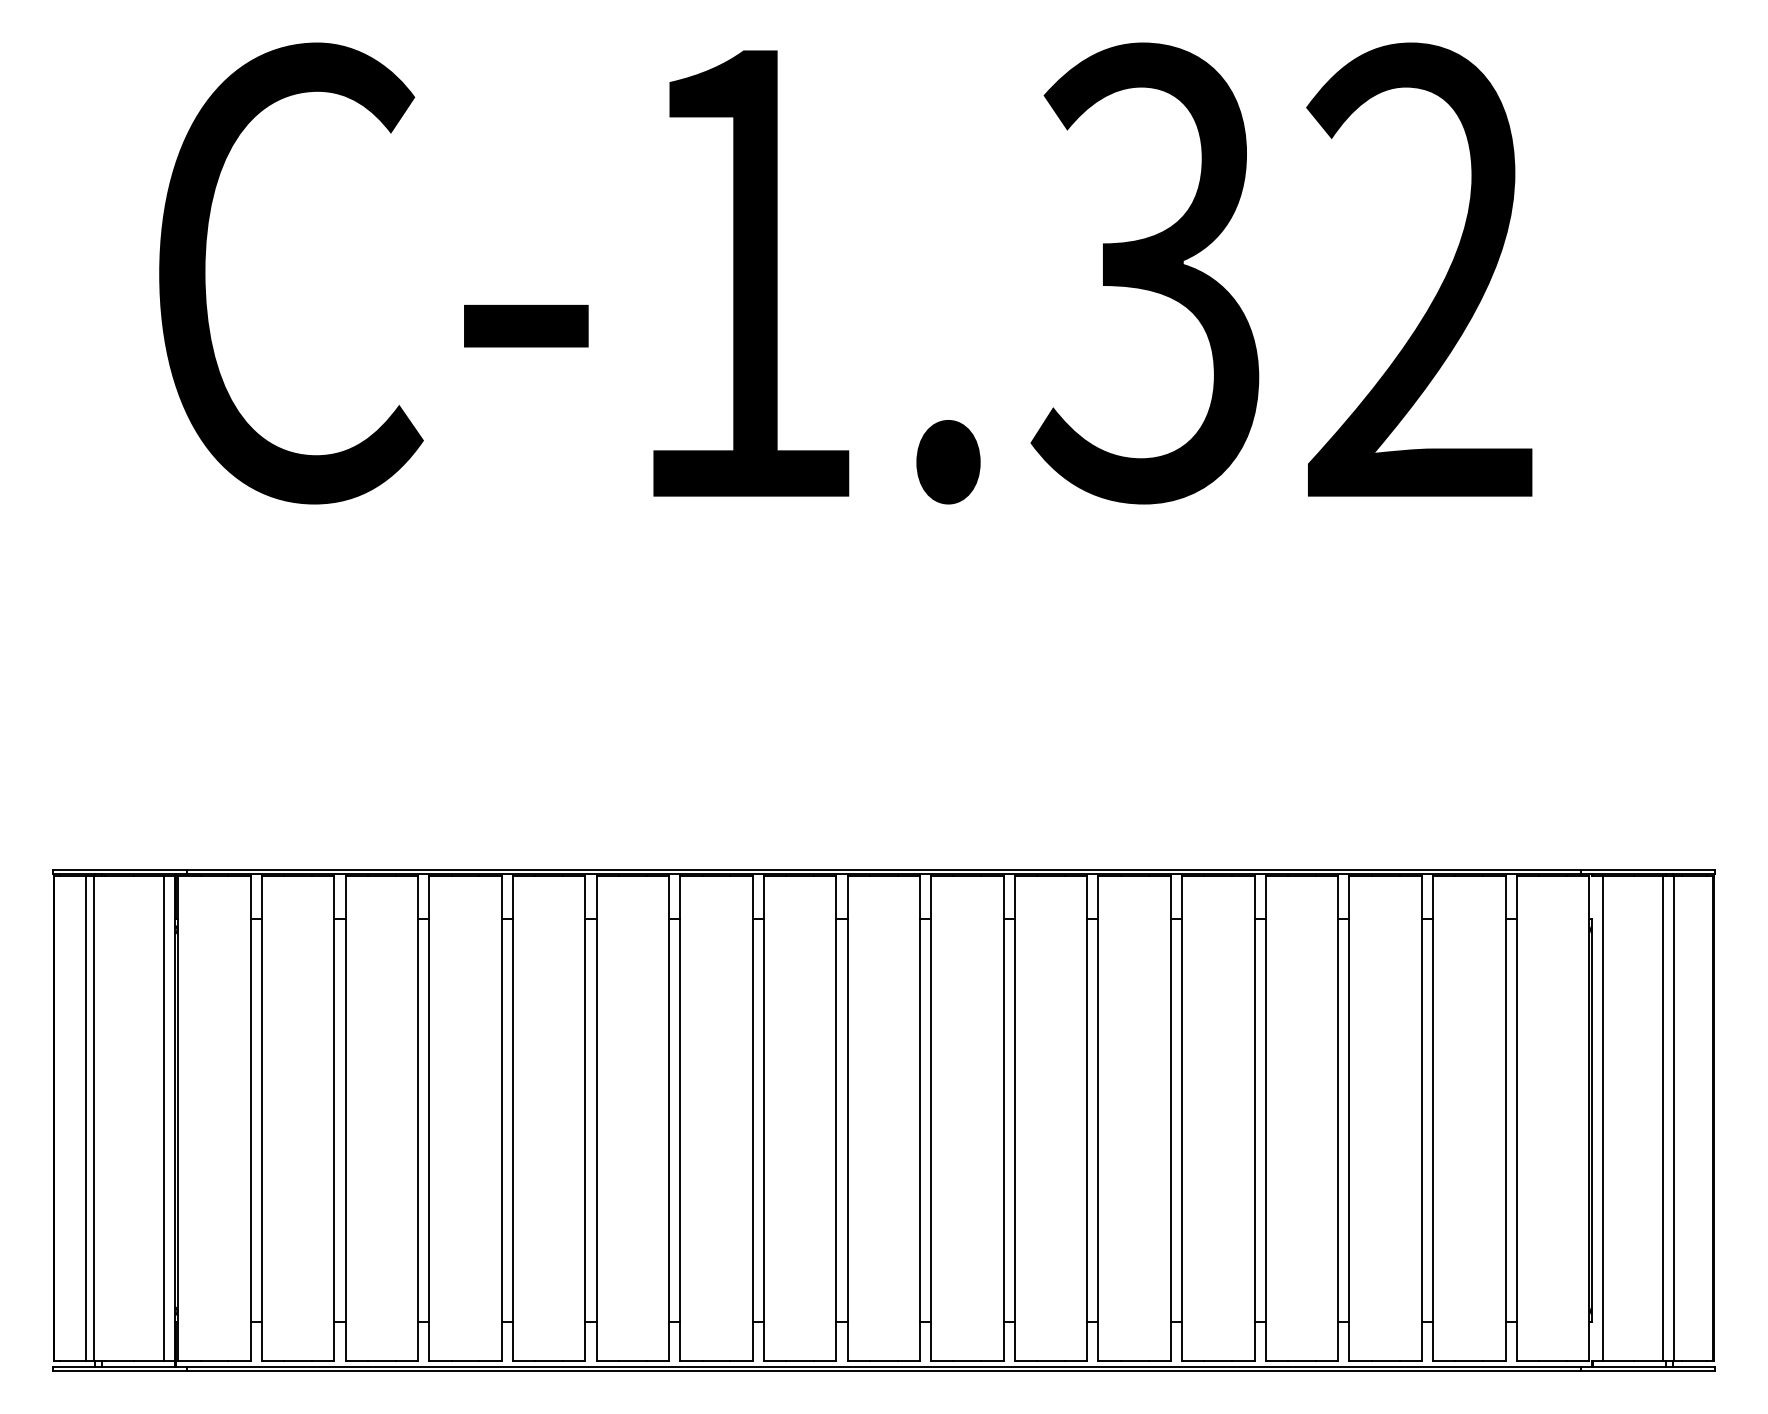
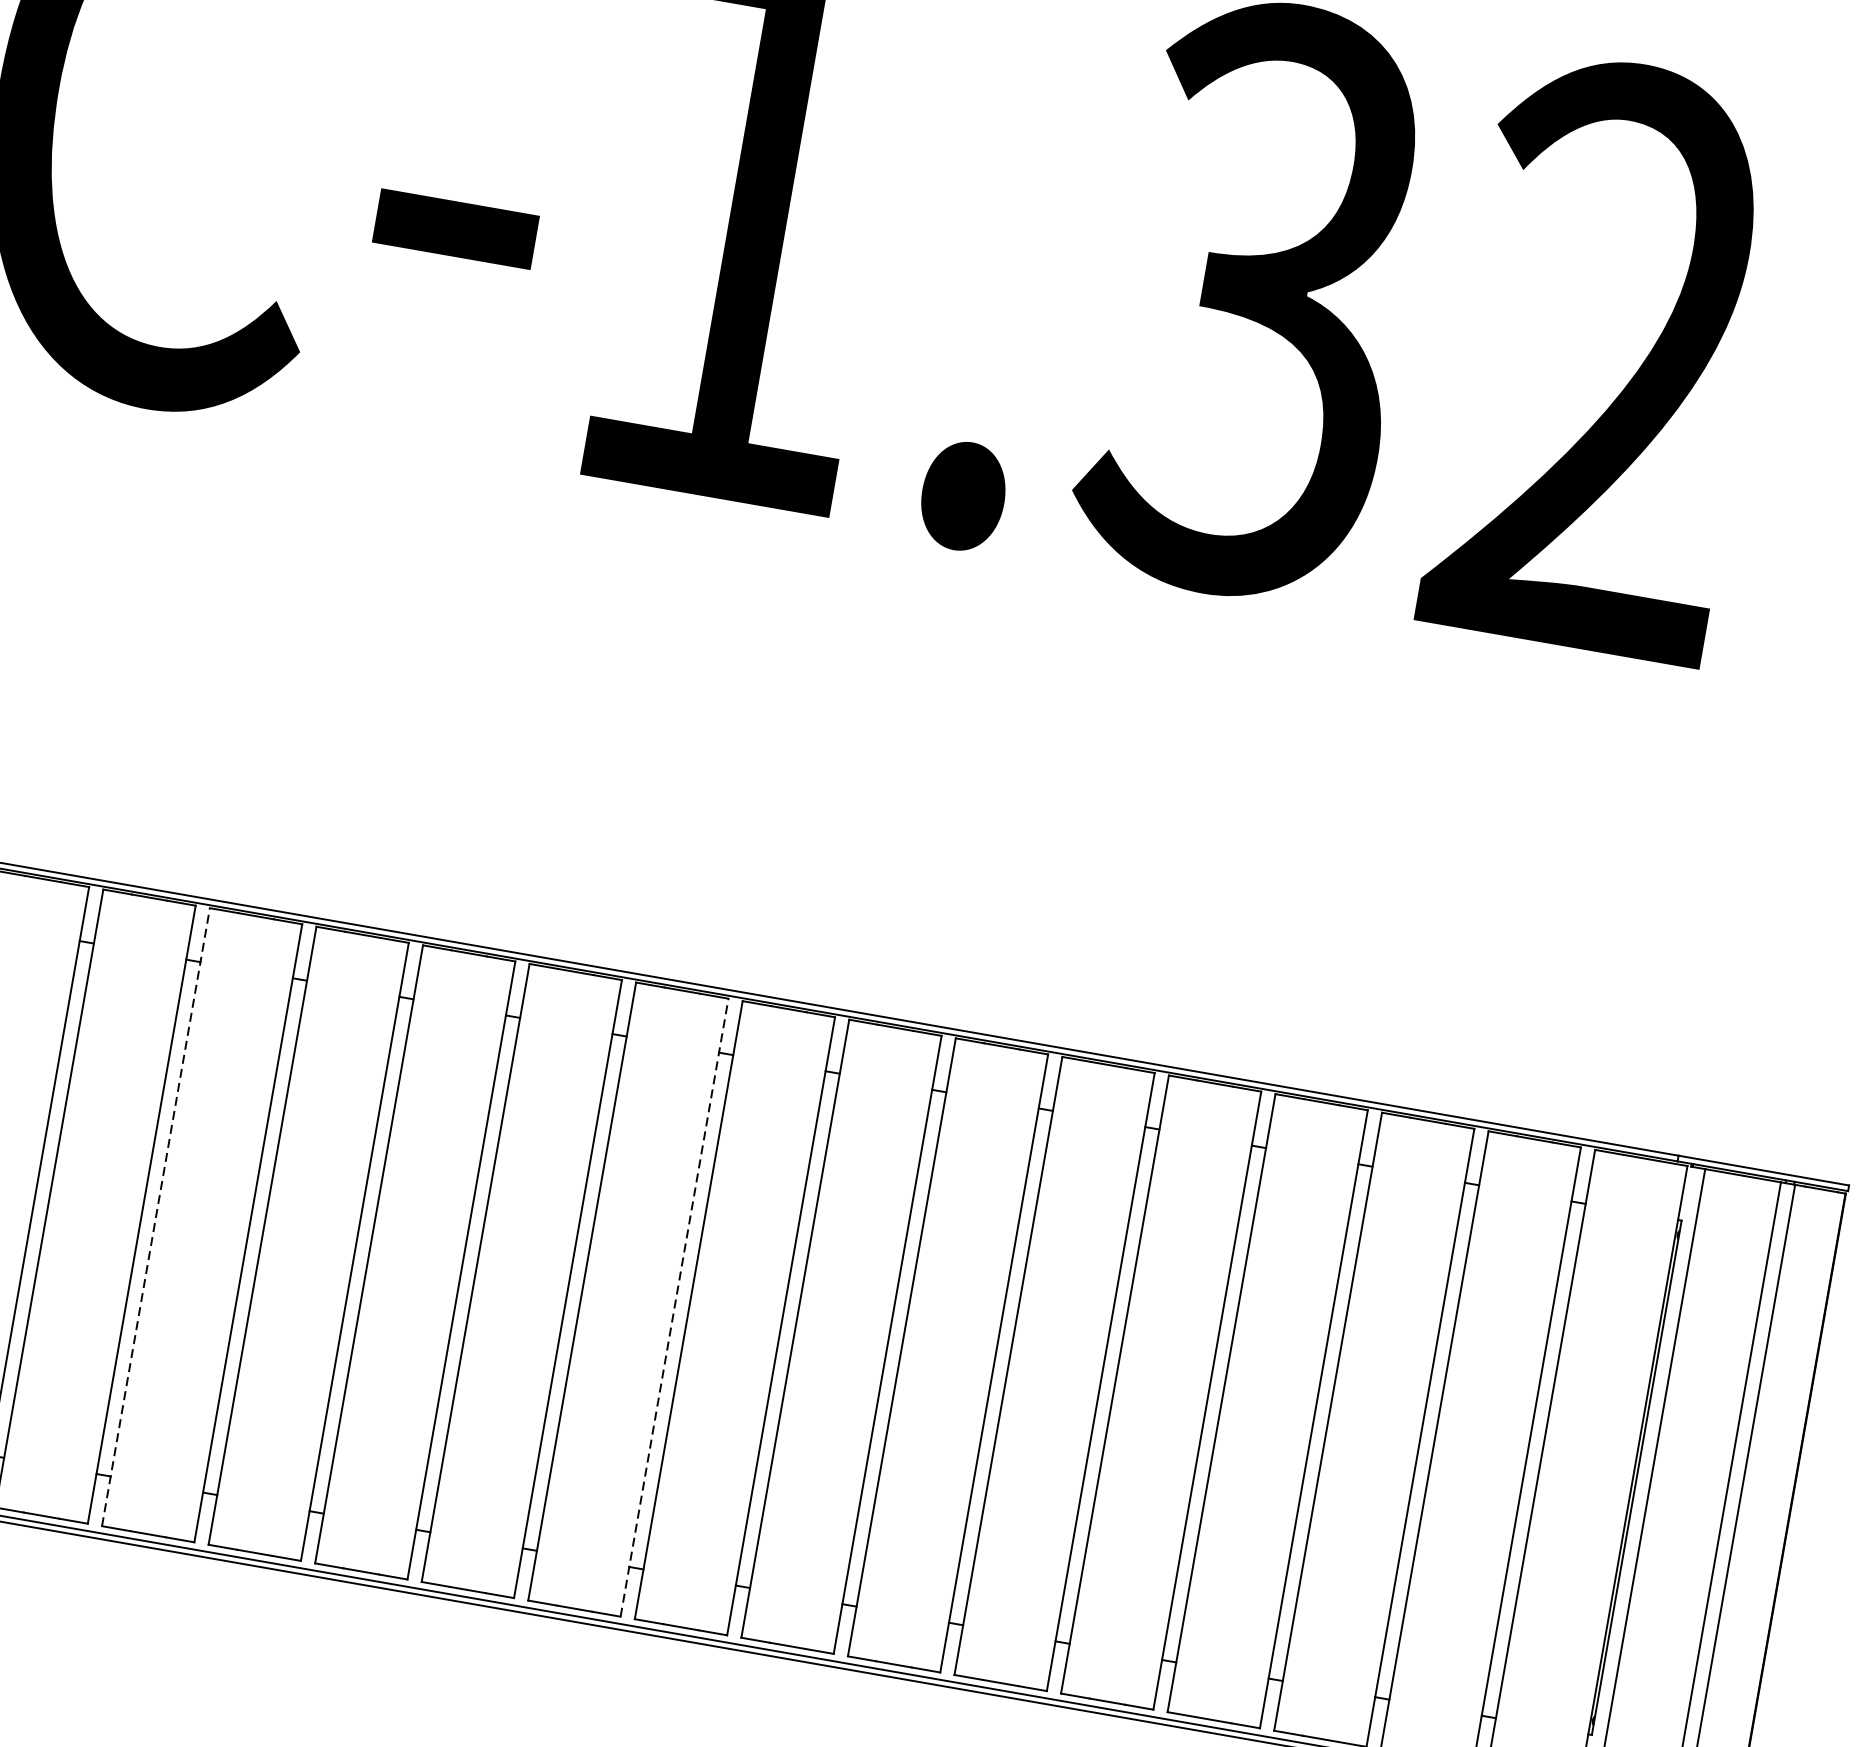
line: (429, 1118) -> (156, 1216), solid -> dashed
line: (836, 1118) -> (674, 1307), solid -> dashed

